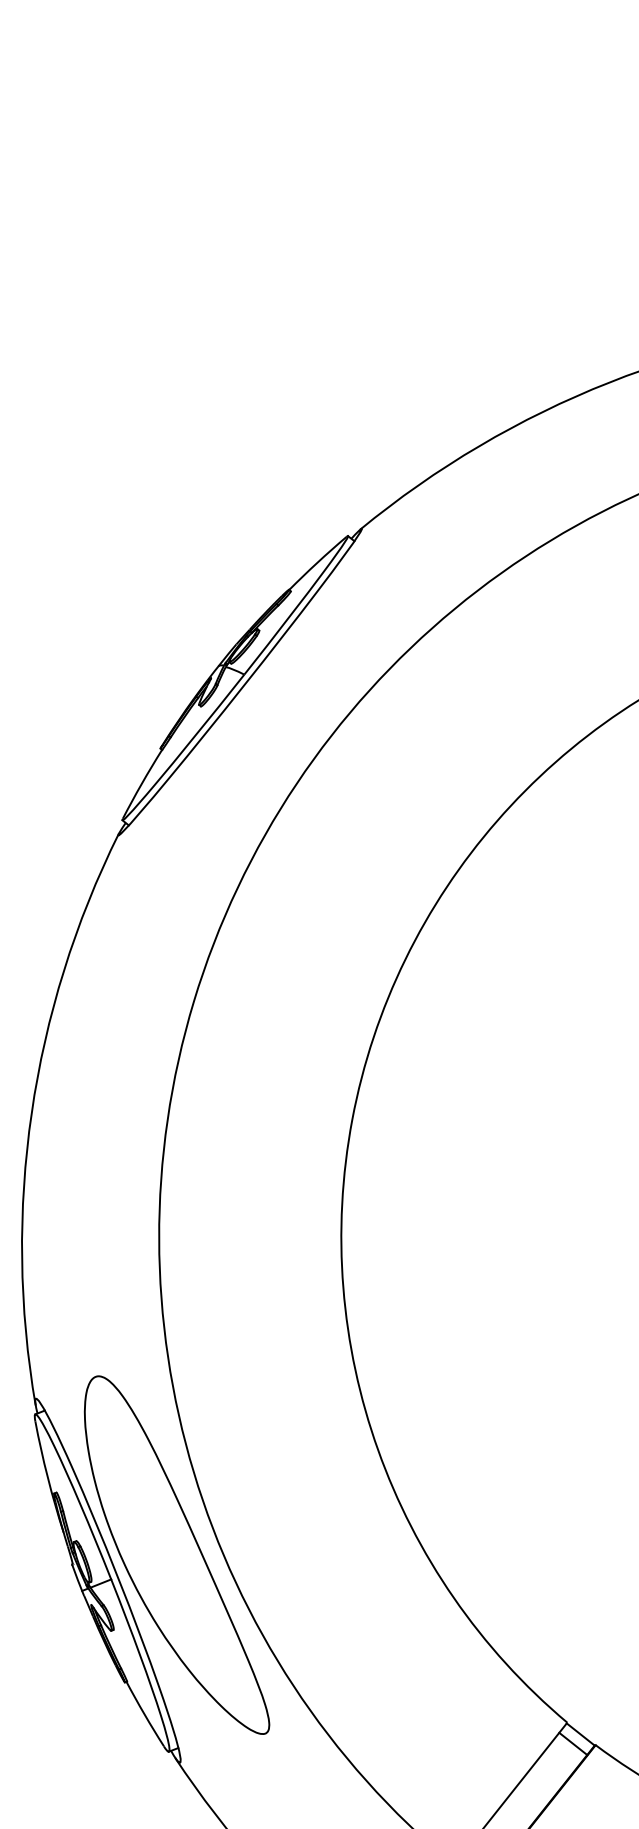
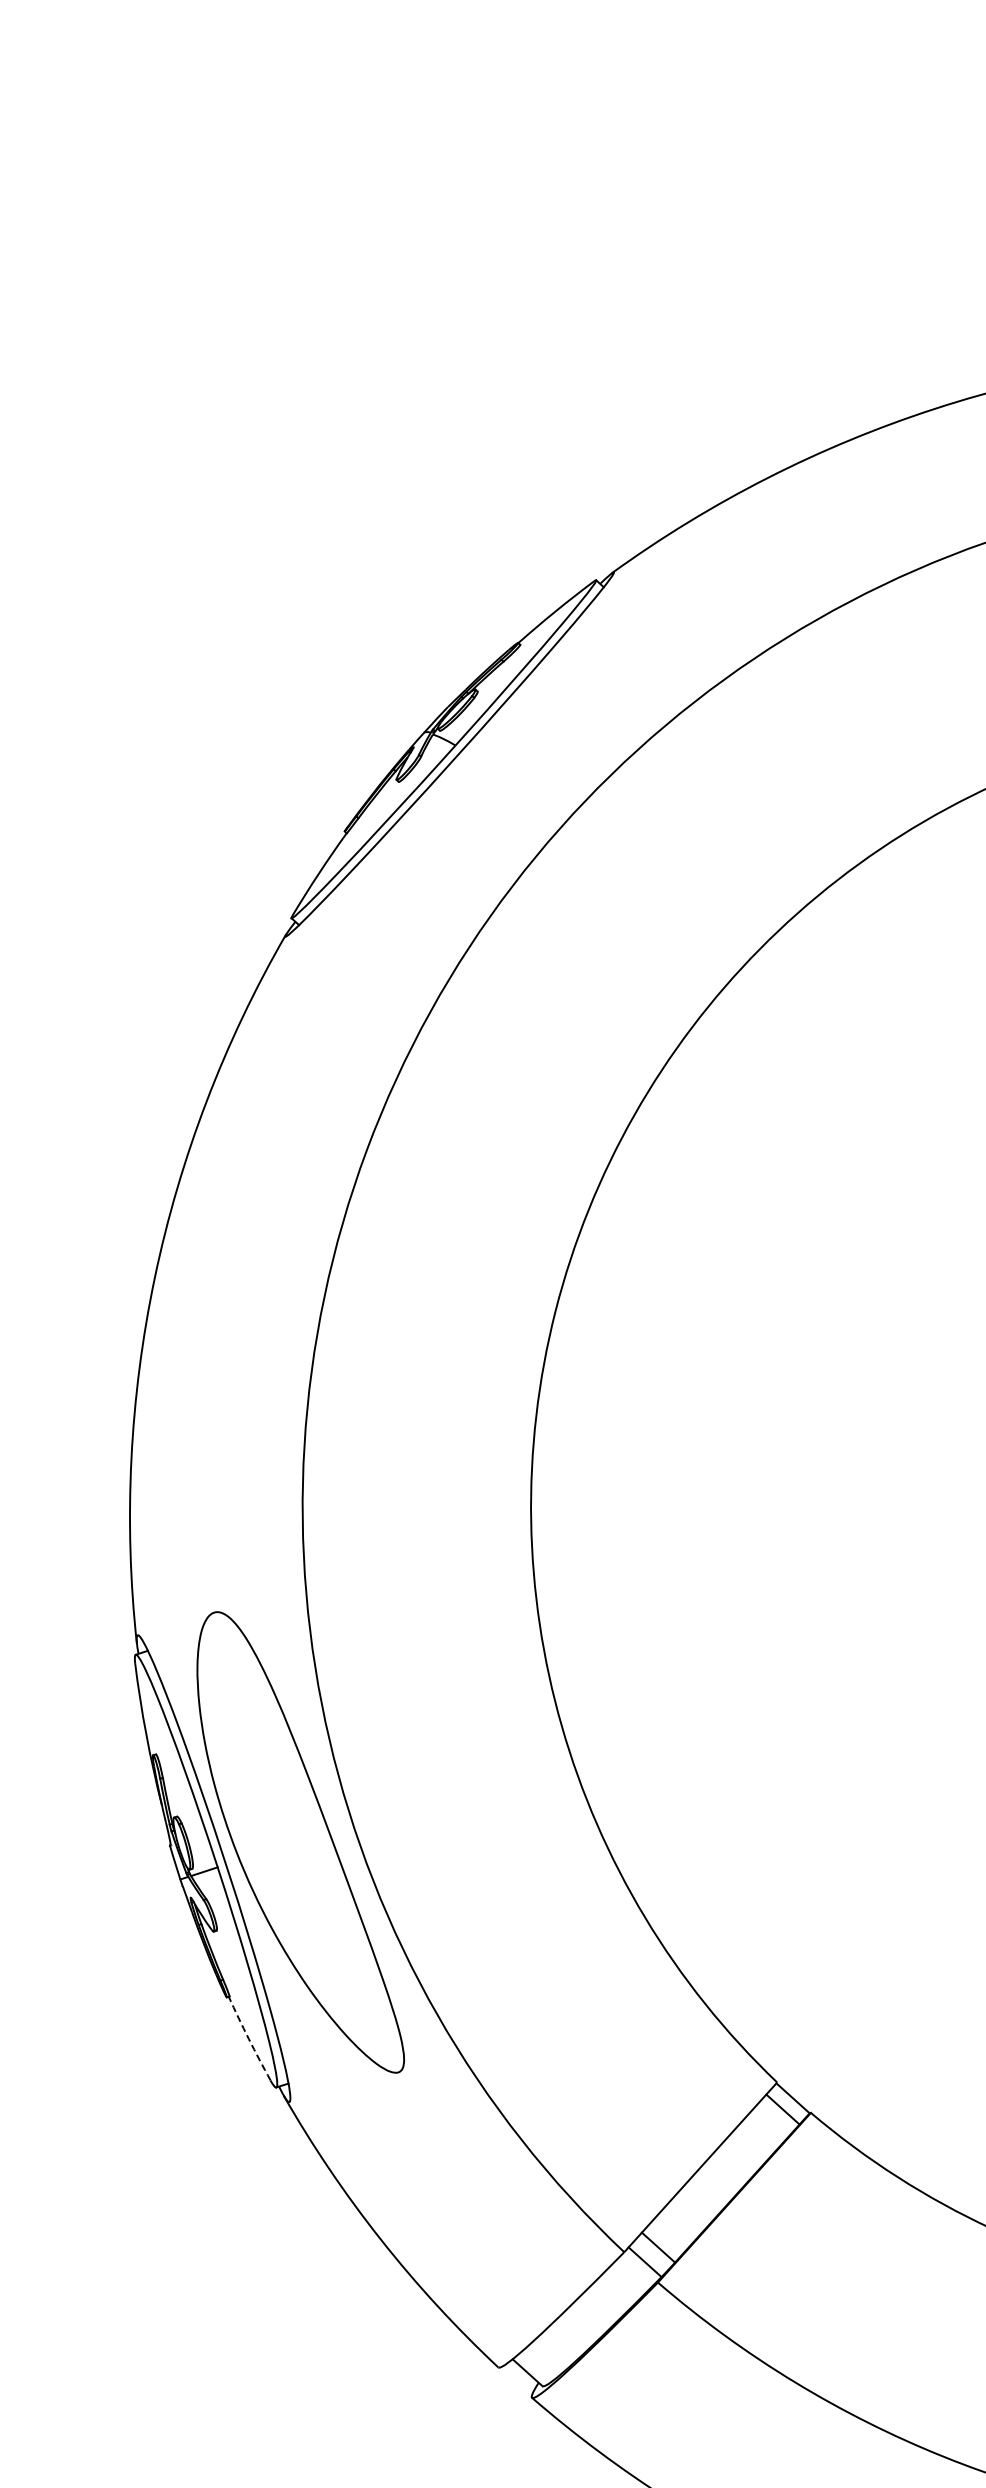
arc: (144, 1714) -> (248, 2039), solid -> dashed

